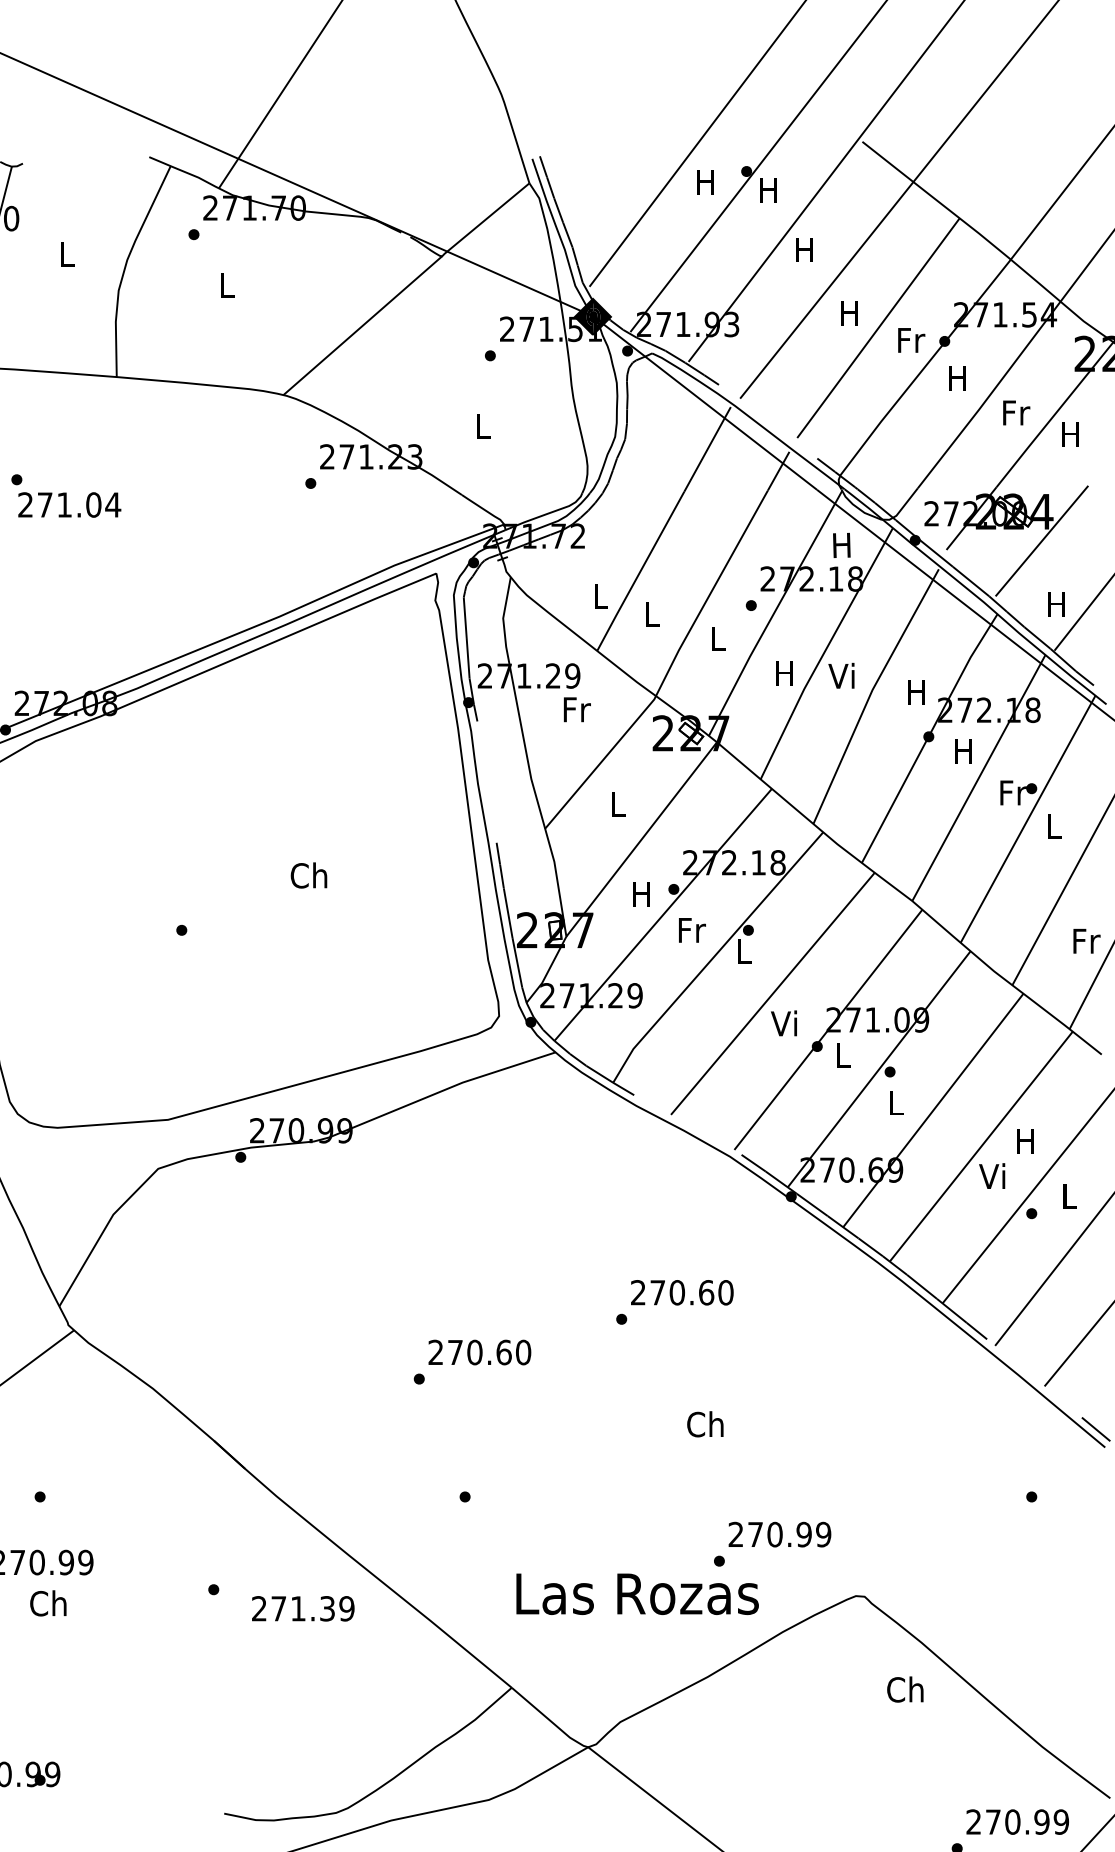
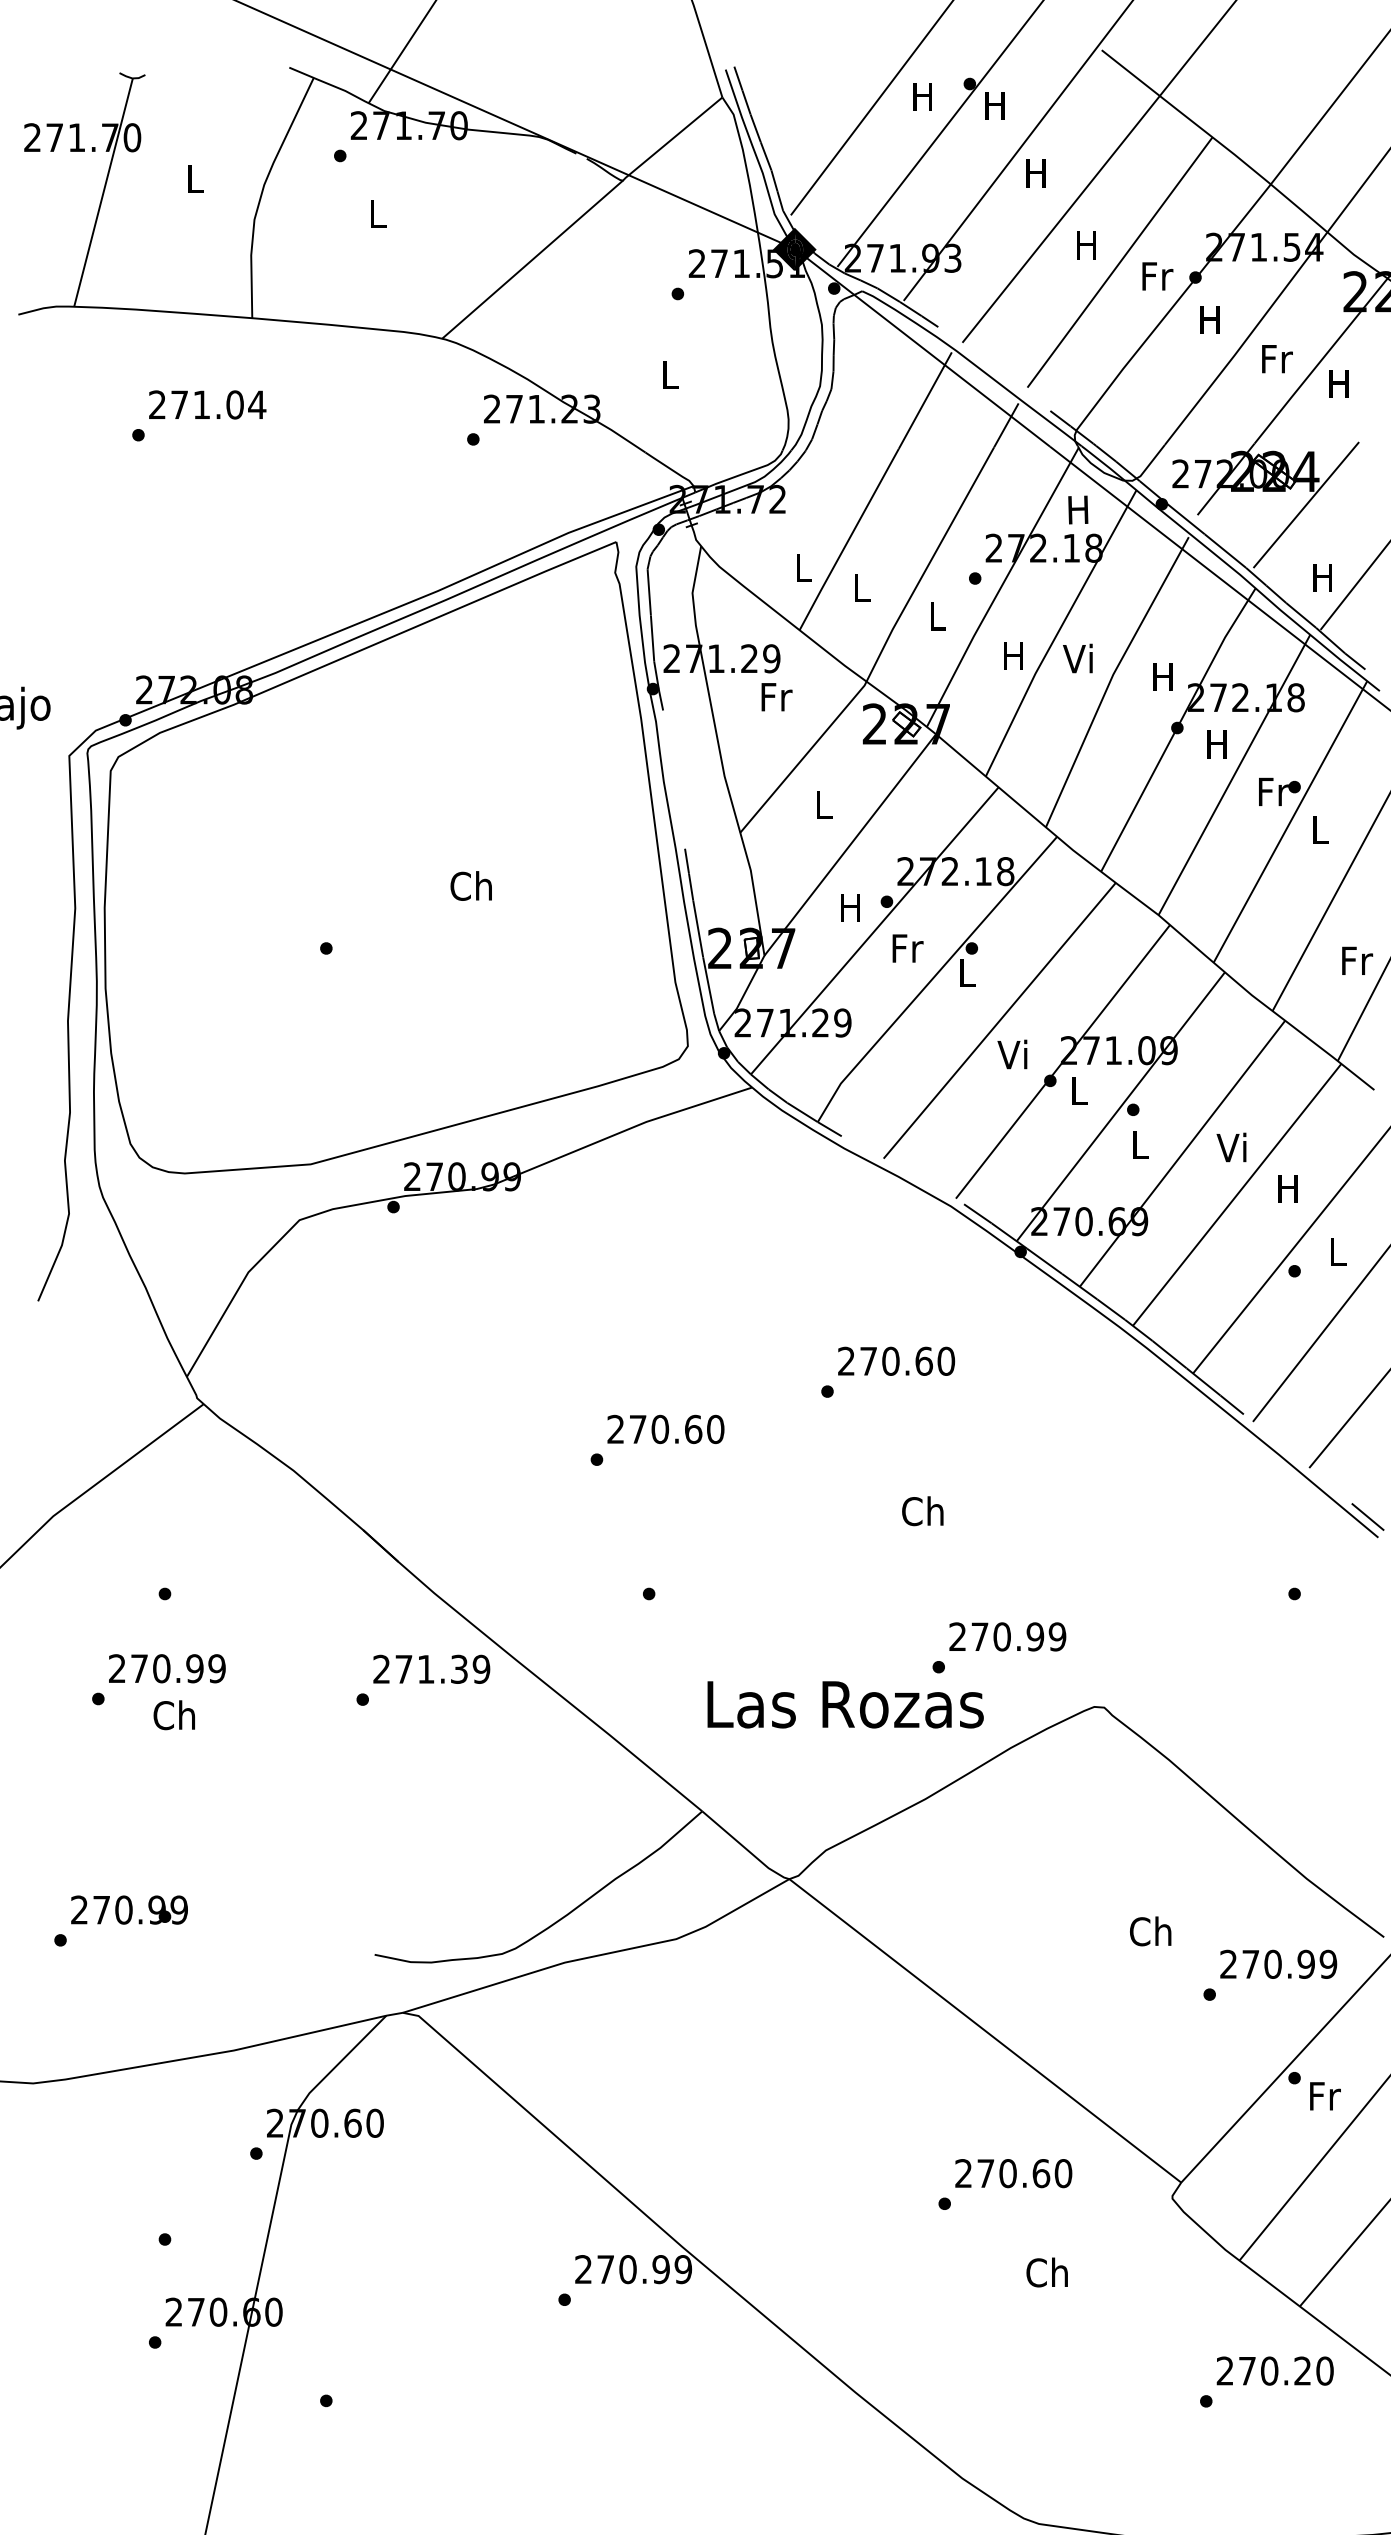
text: (69, 504) -> (207, 404), moved
text: (992, 1176) -> (1231, 1147), moved
text: (303, 1608) -> (431, 1668), moved
text: (905, 1689) -> (1150, 1931), moved

